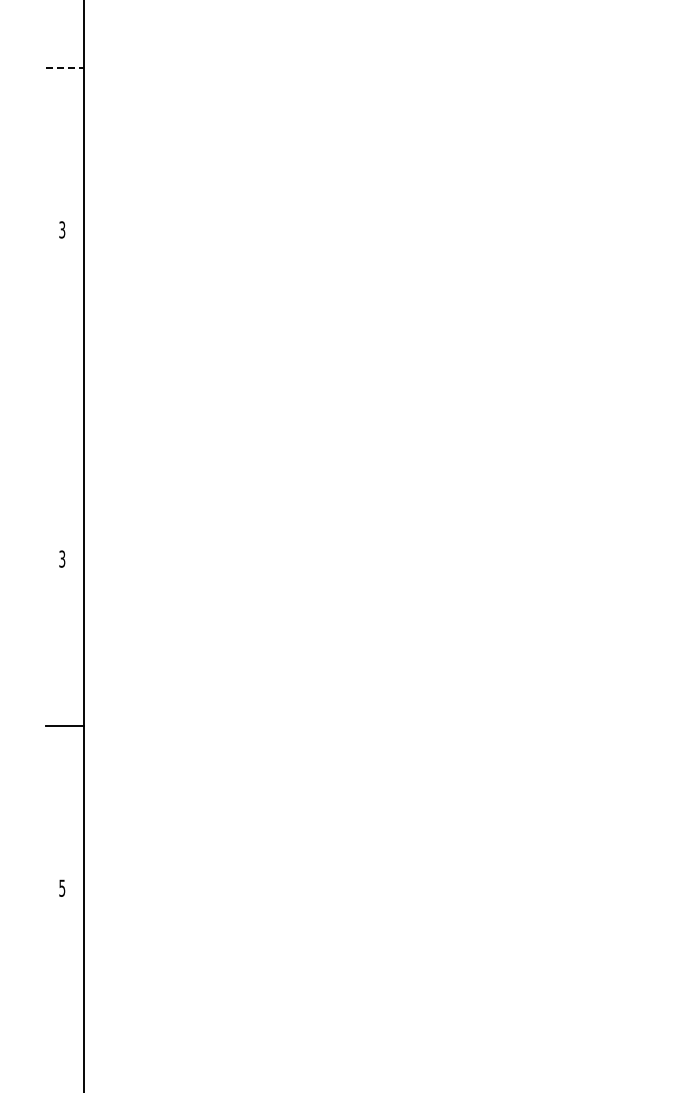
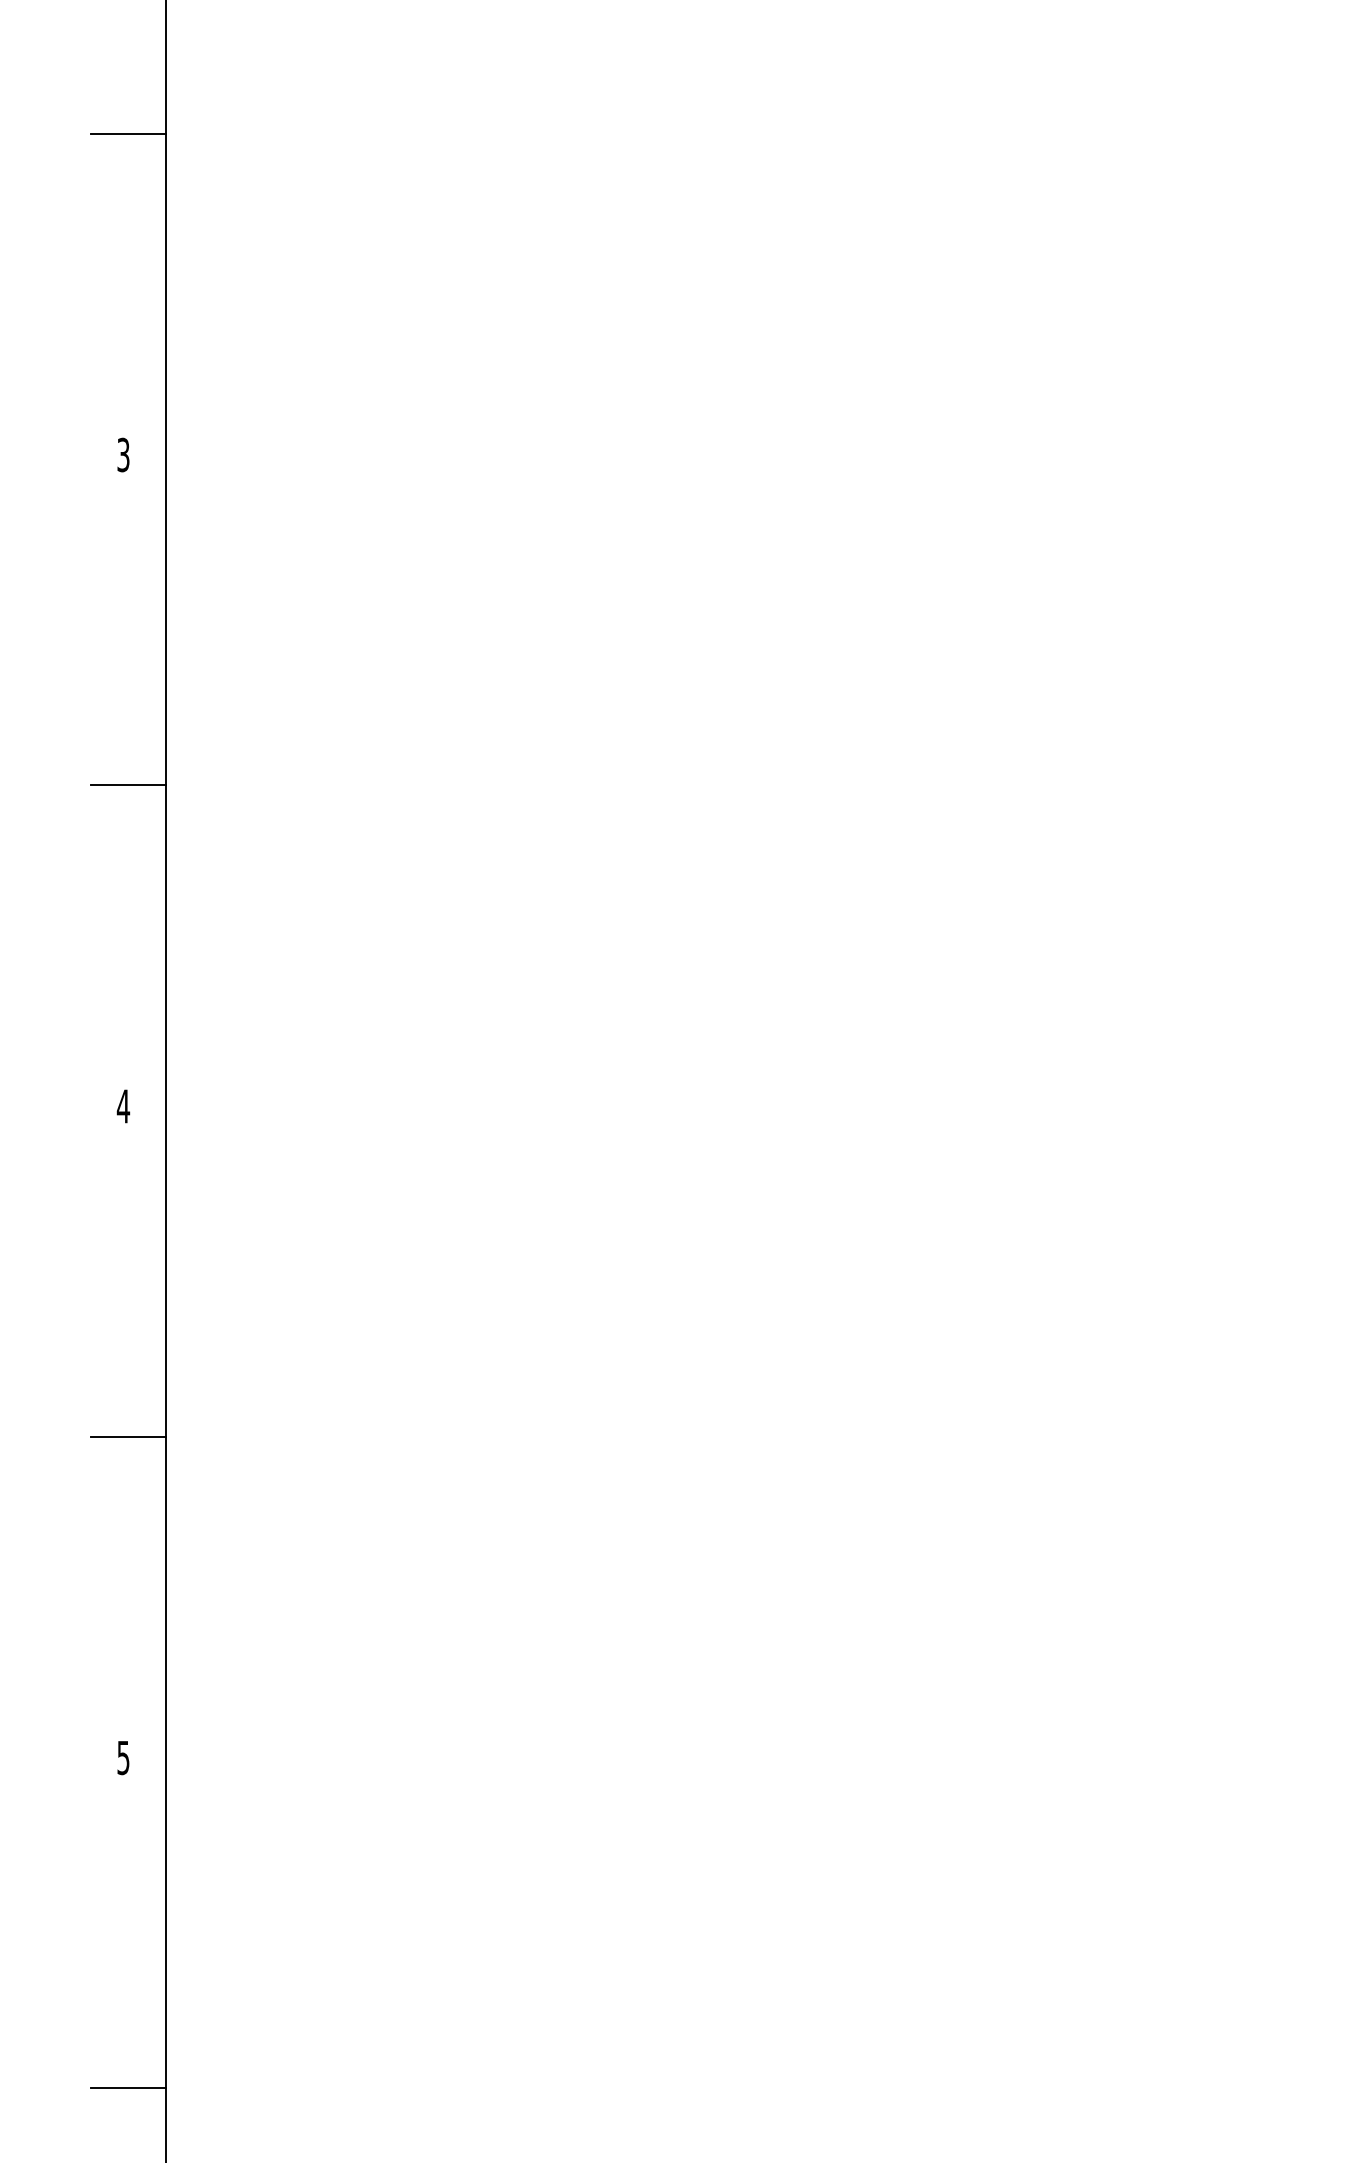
line: (65, 67) -> (129, 133), dashed -> solid
line: (64, 396) -> (127, 784), added
text: (62, 558) -> (123, 1105), 3 -> 4
line: (64, 1055) -> (127, 2088), added

